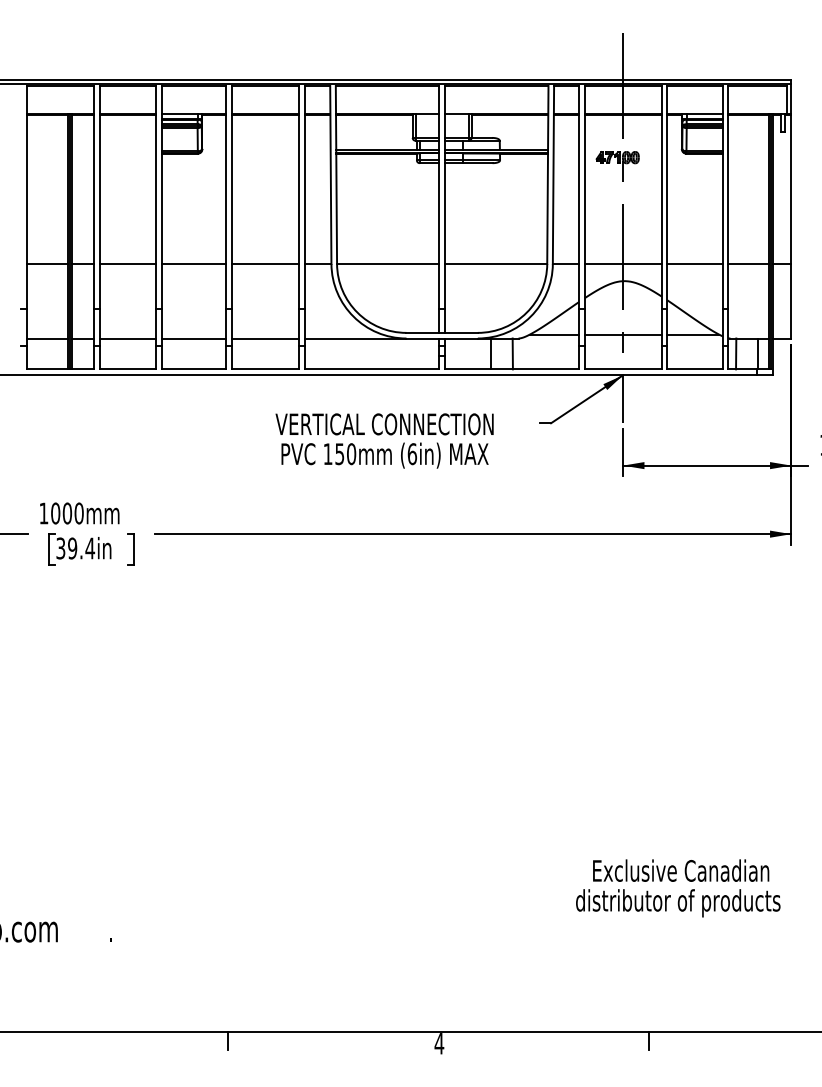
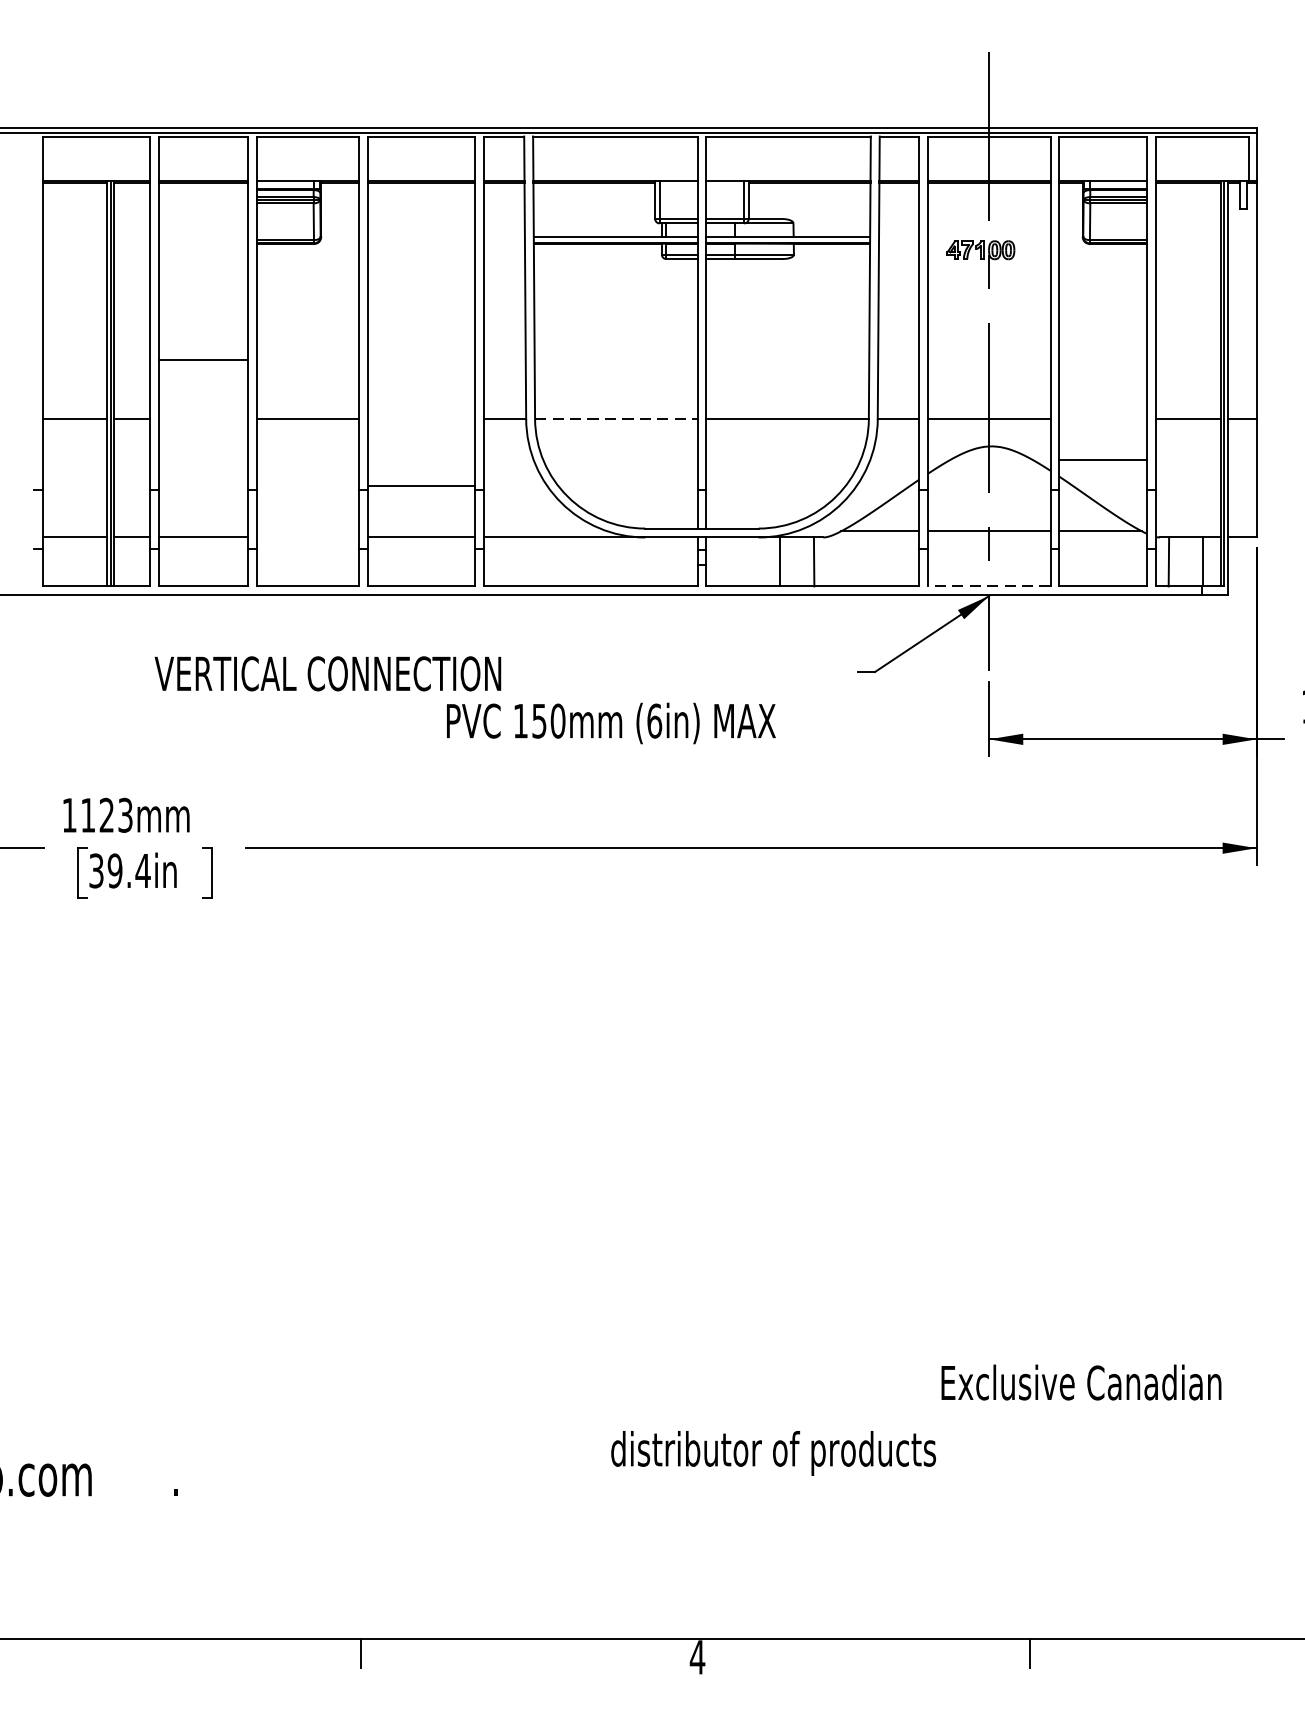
line: (127, 263) -> (202, 359), moved
line: (265, 263) -> (421, 485), moved
line: (388, 263) -> (616, 418), solid -> dashed
line: (694, 263) -> (1102, 459), moved
line: (193, 338) -> (307, 537), removed
line: (623, 369) -> (989, 586), solid -> dashed
text: (384, 424) -> (327, 674), moved
text: (67, 513) -> (107, 815), 1000mm -> 1123mm
text: (678, 903) -> (773, 1453), moved

